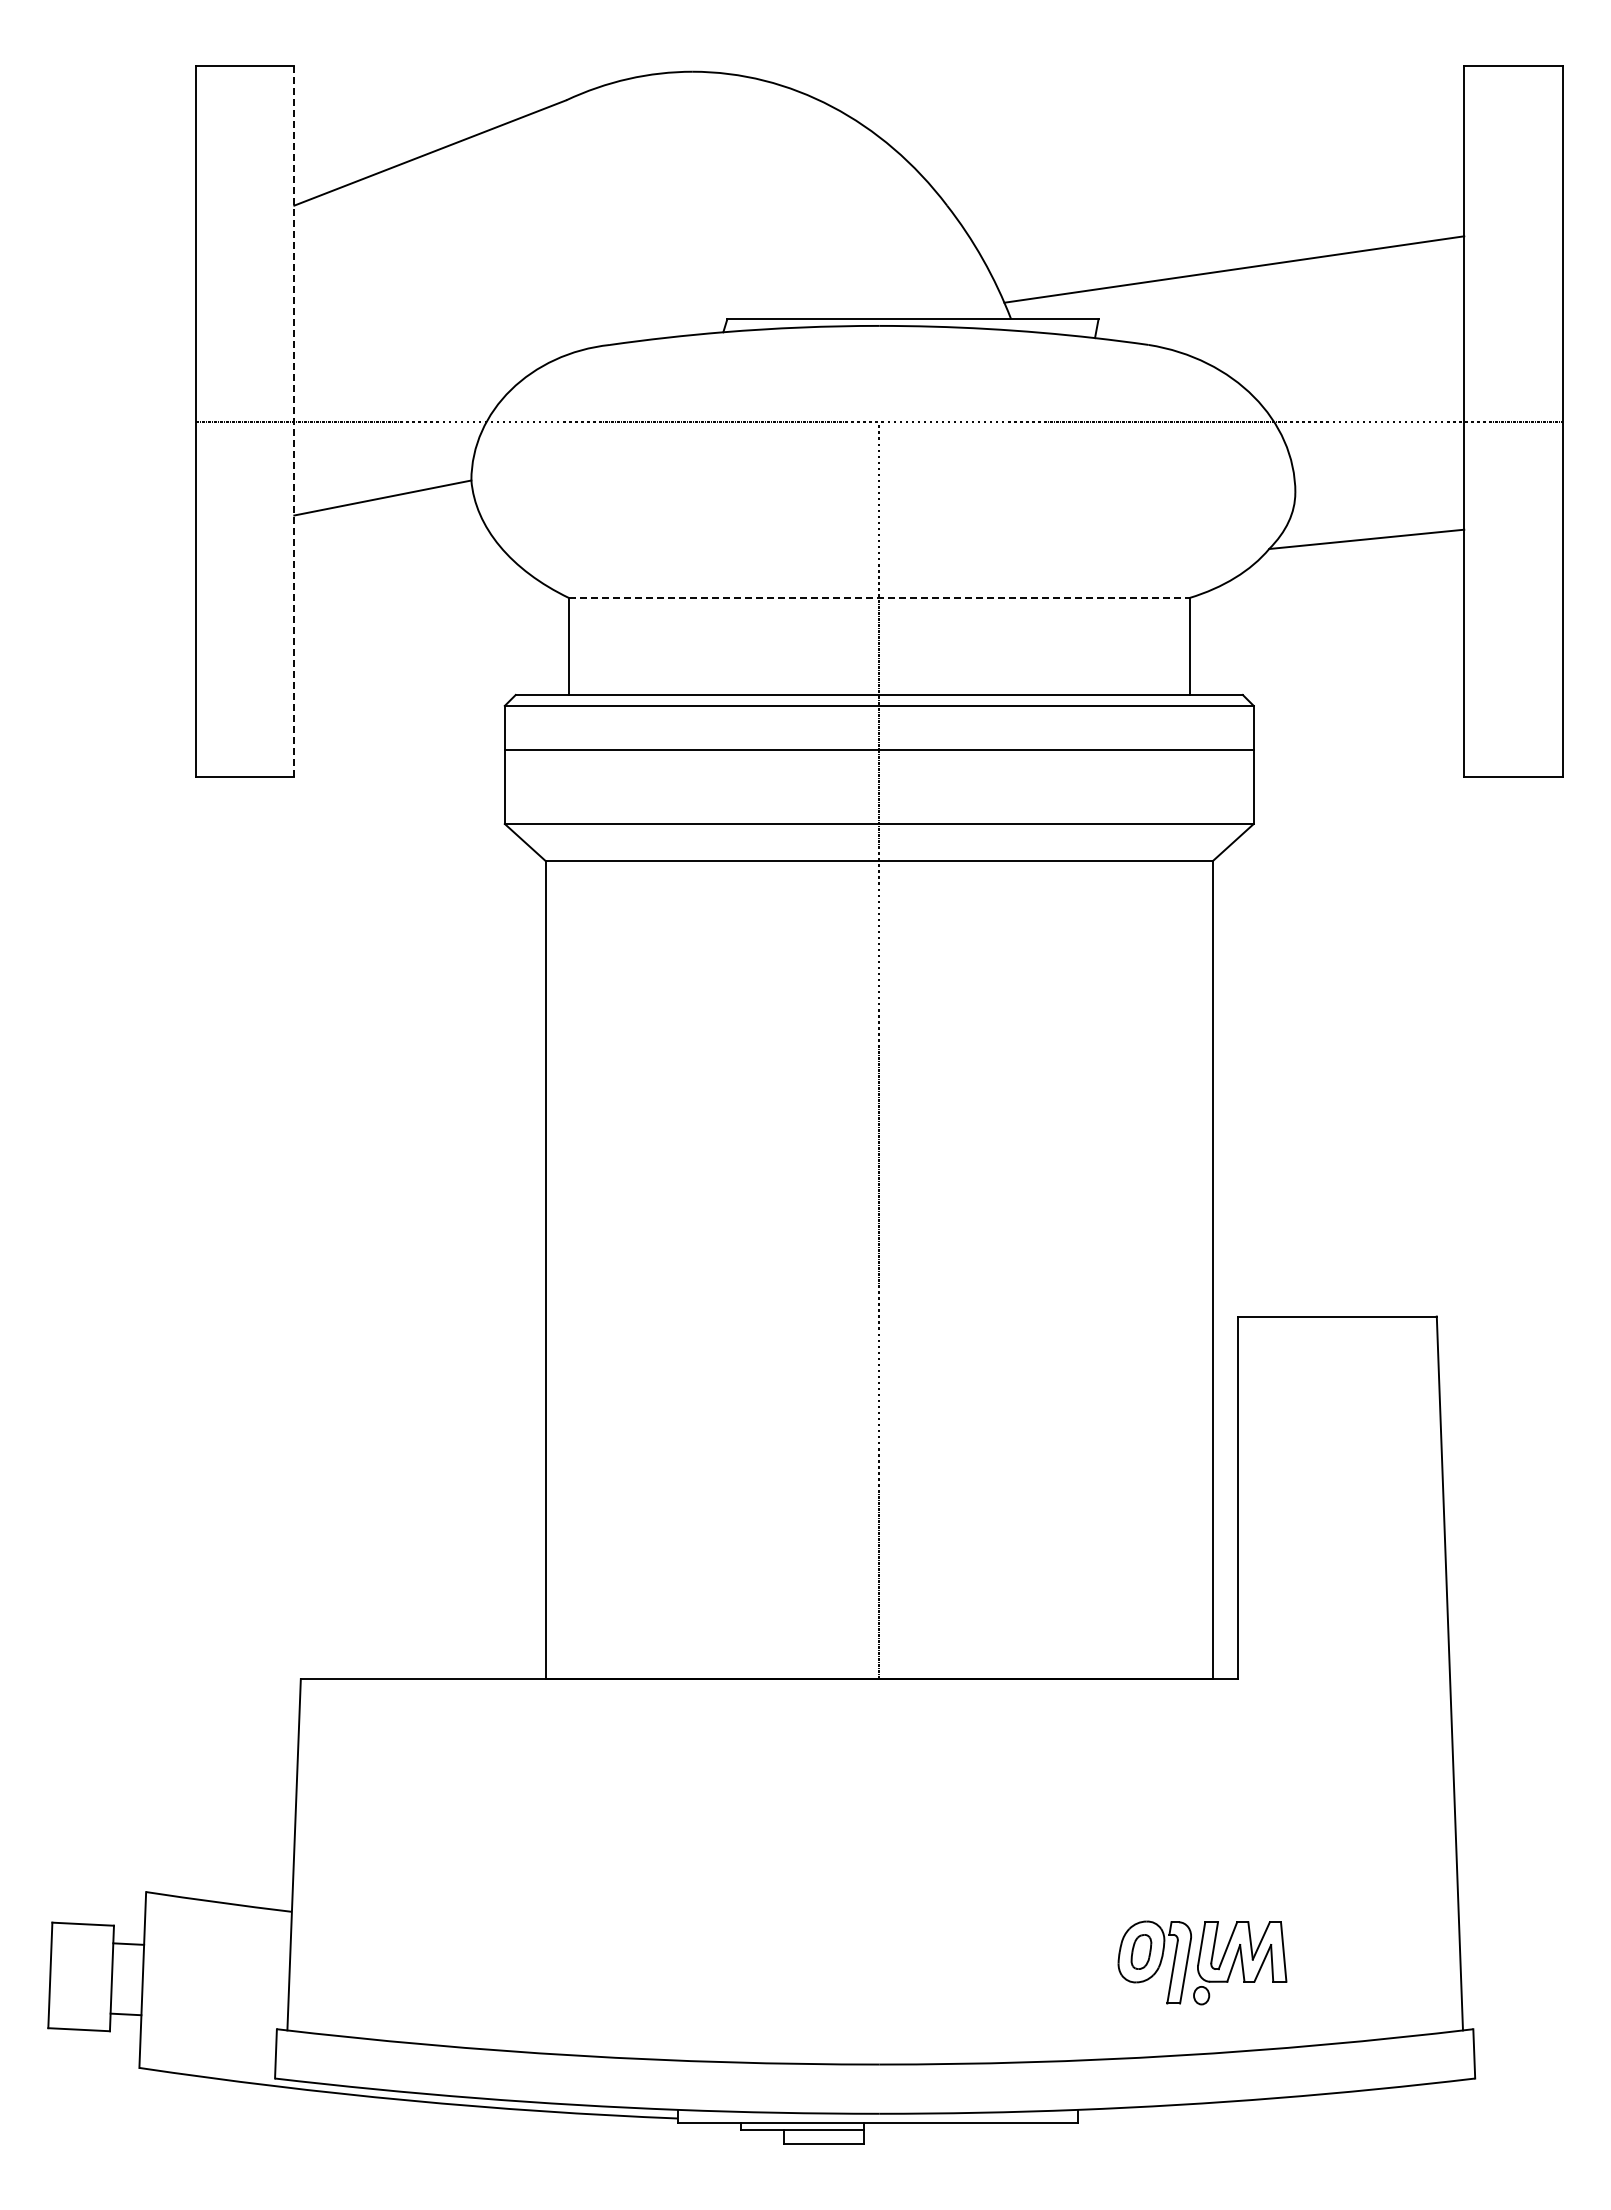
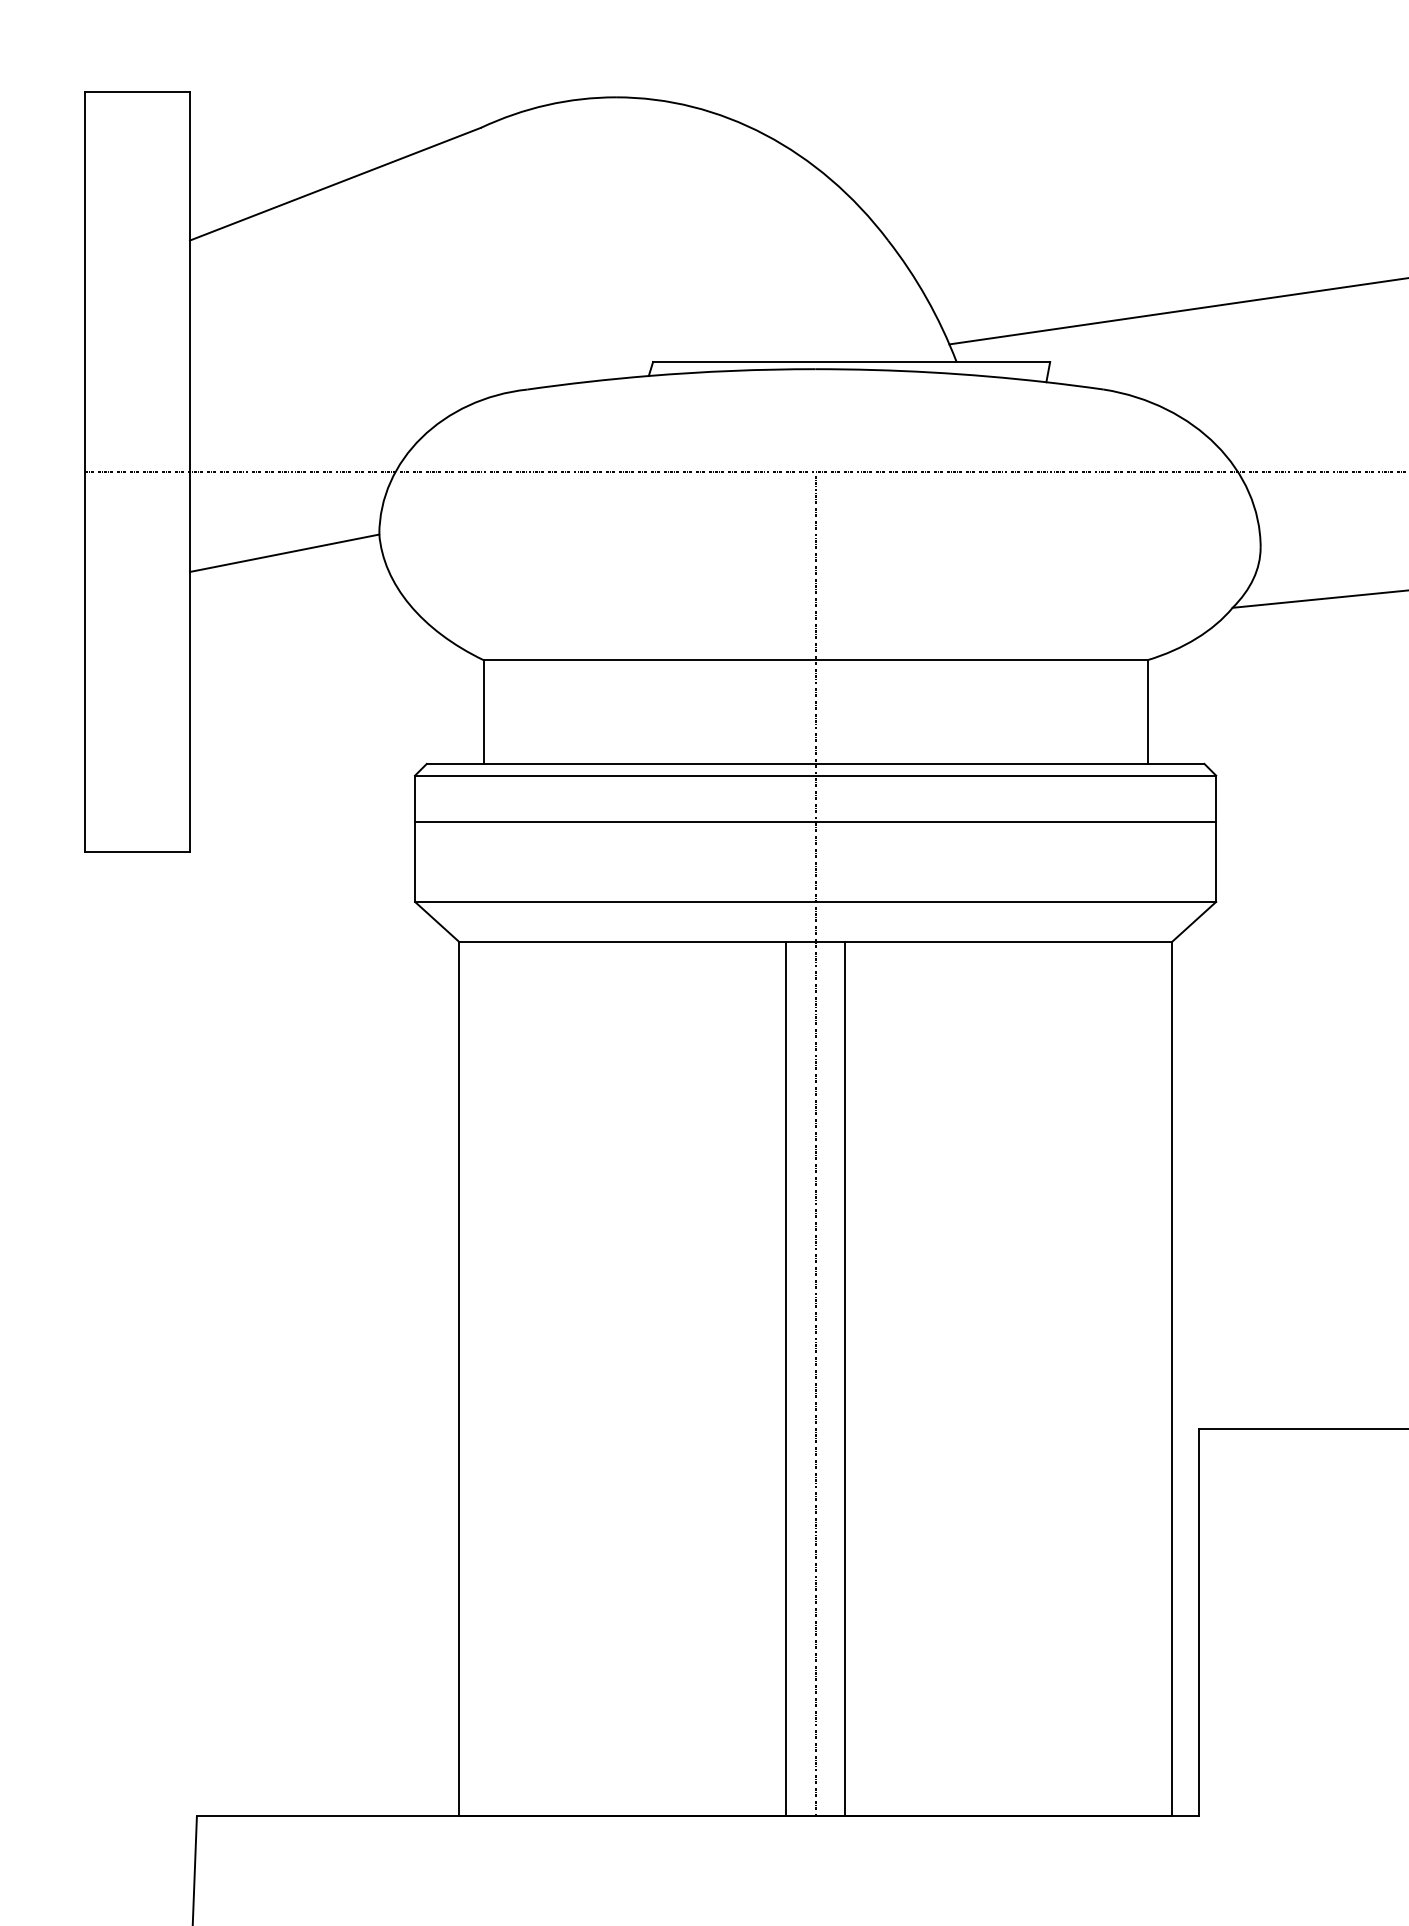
line: (294, 421) -> (190, 471), dashed -> solid
line: (879, 597) -> (815, 659), dashed -> solid
line: (851, 1270) -> (785, 1379), added
line: (907, 1270) -> (845, 1379), added

